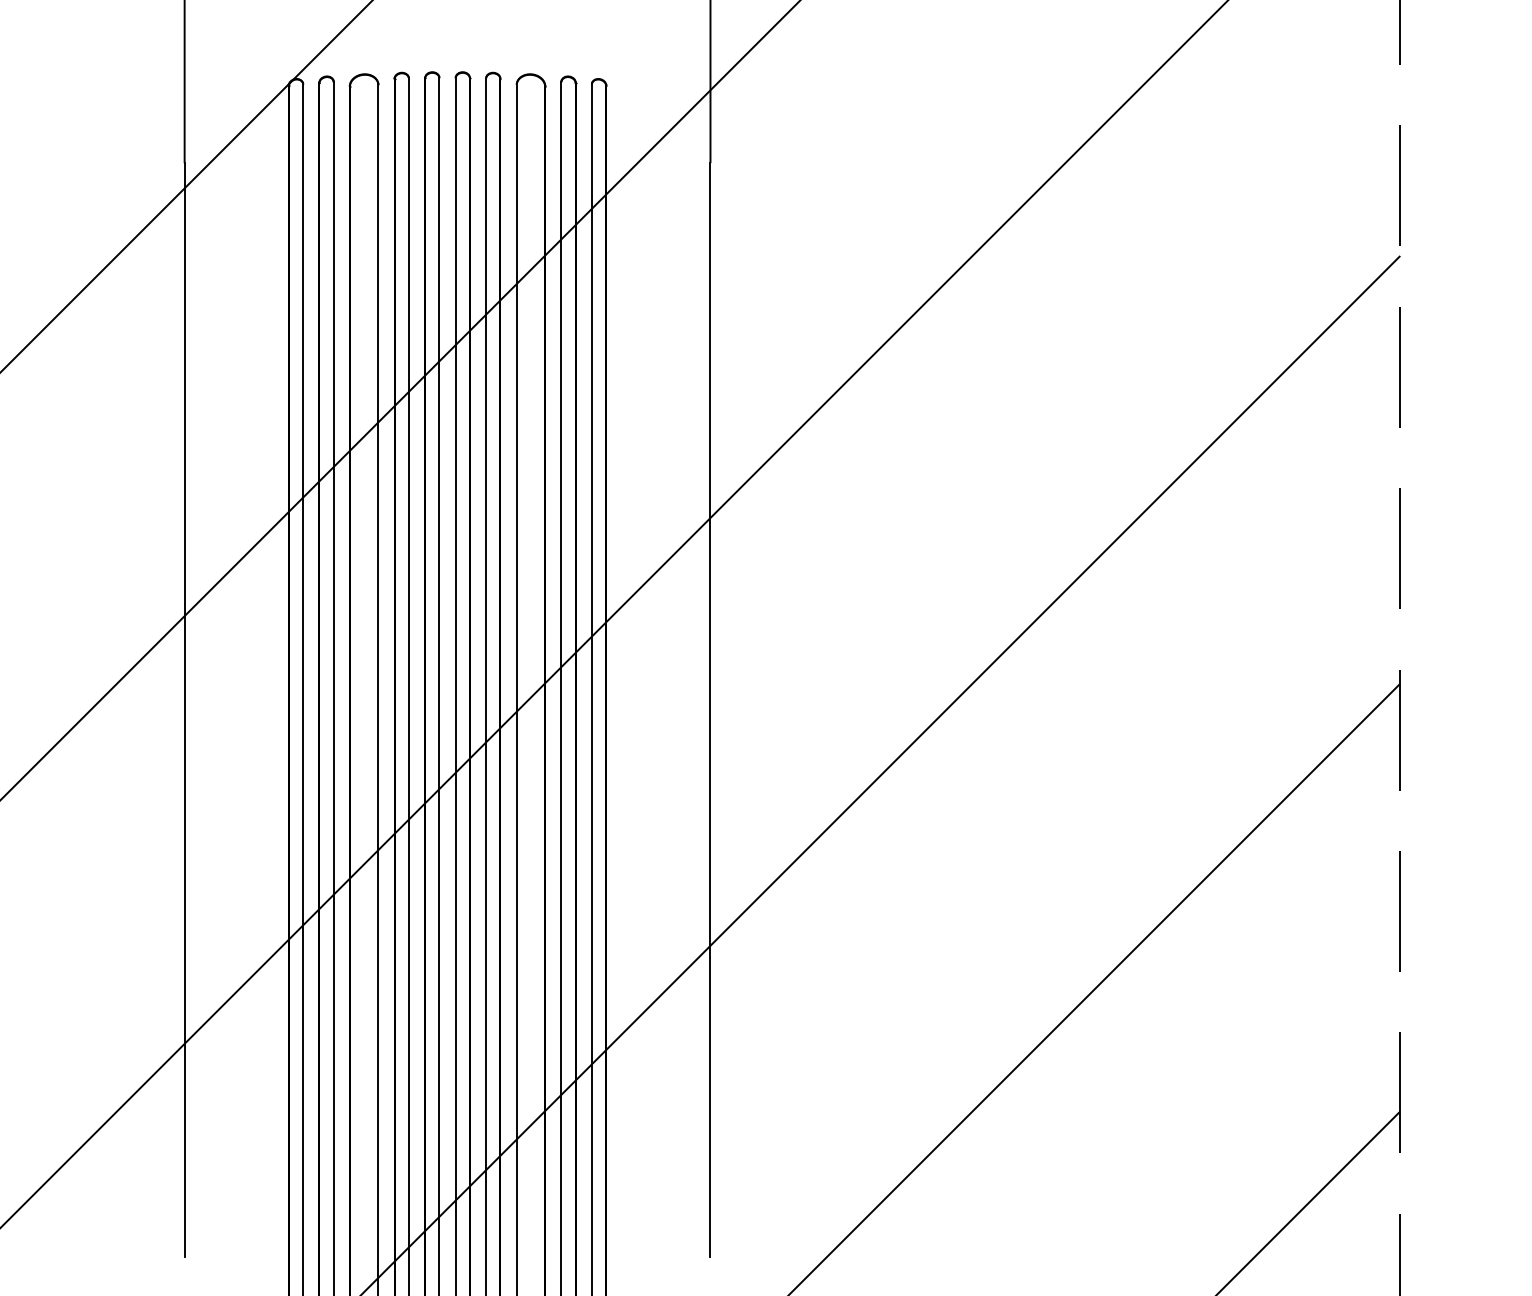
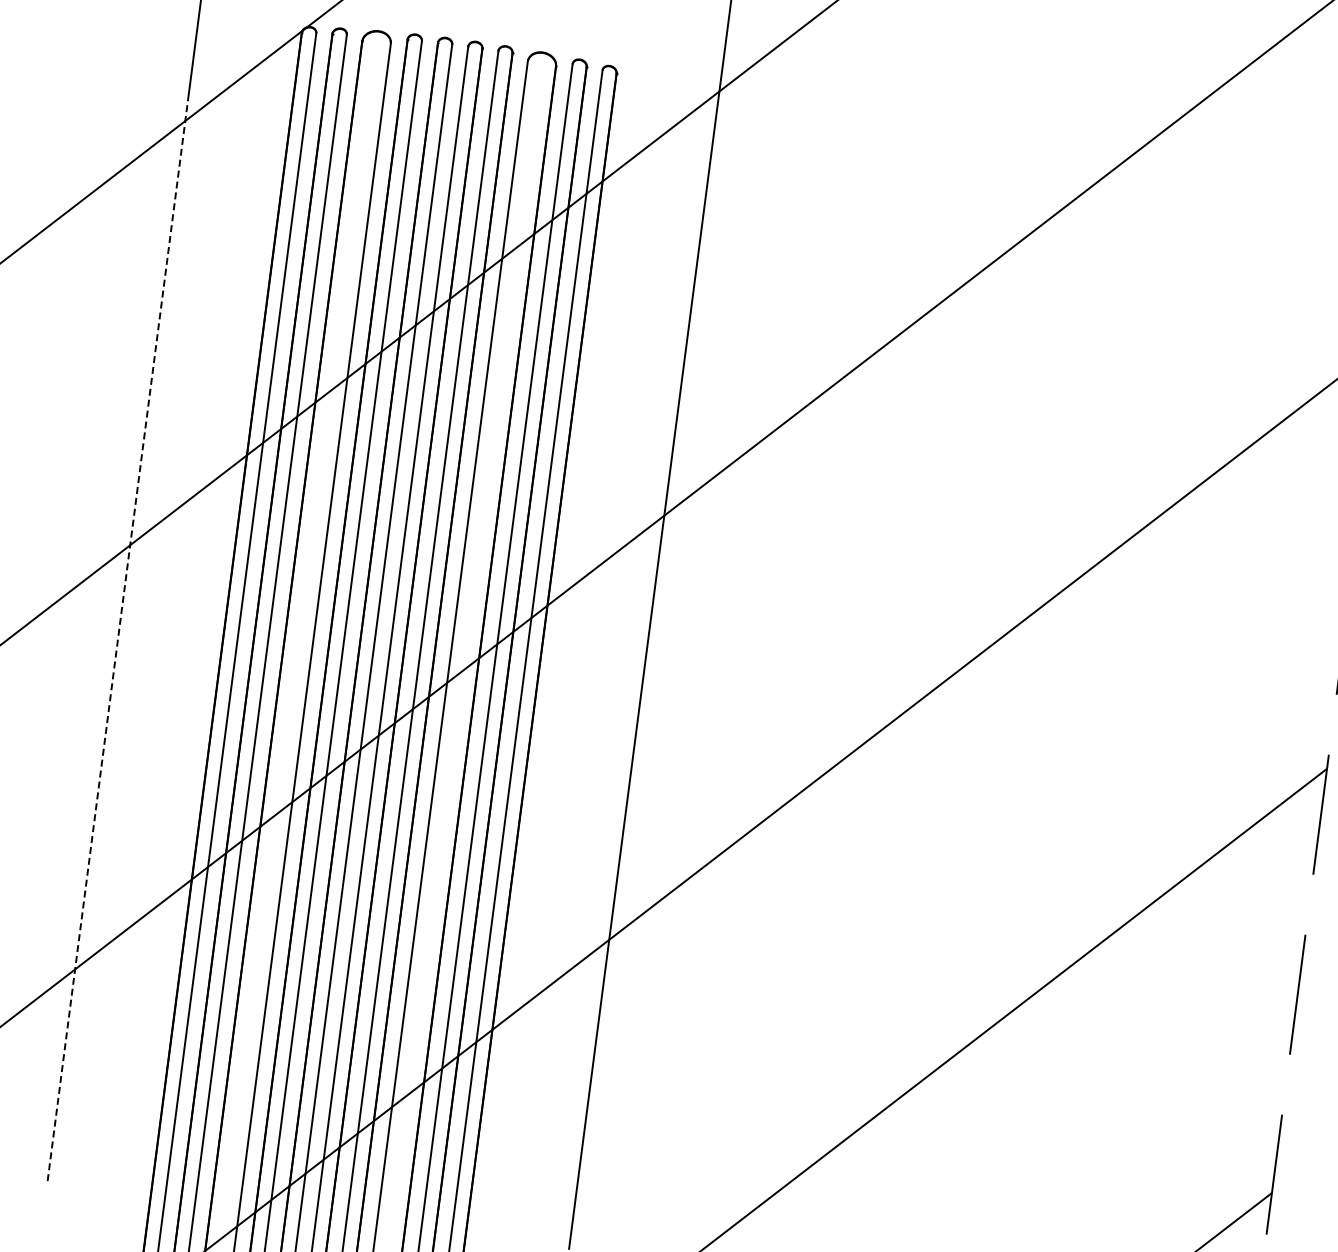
line: (184, 709) -> (118, 637), solid -> dashed

